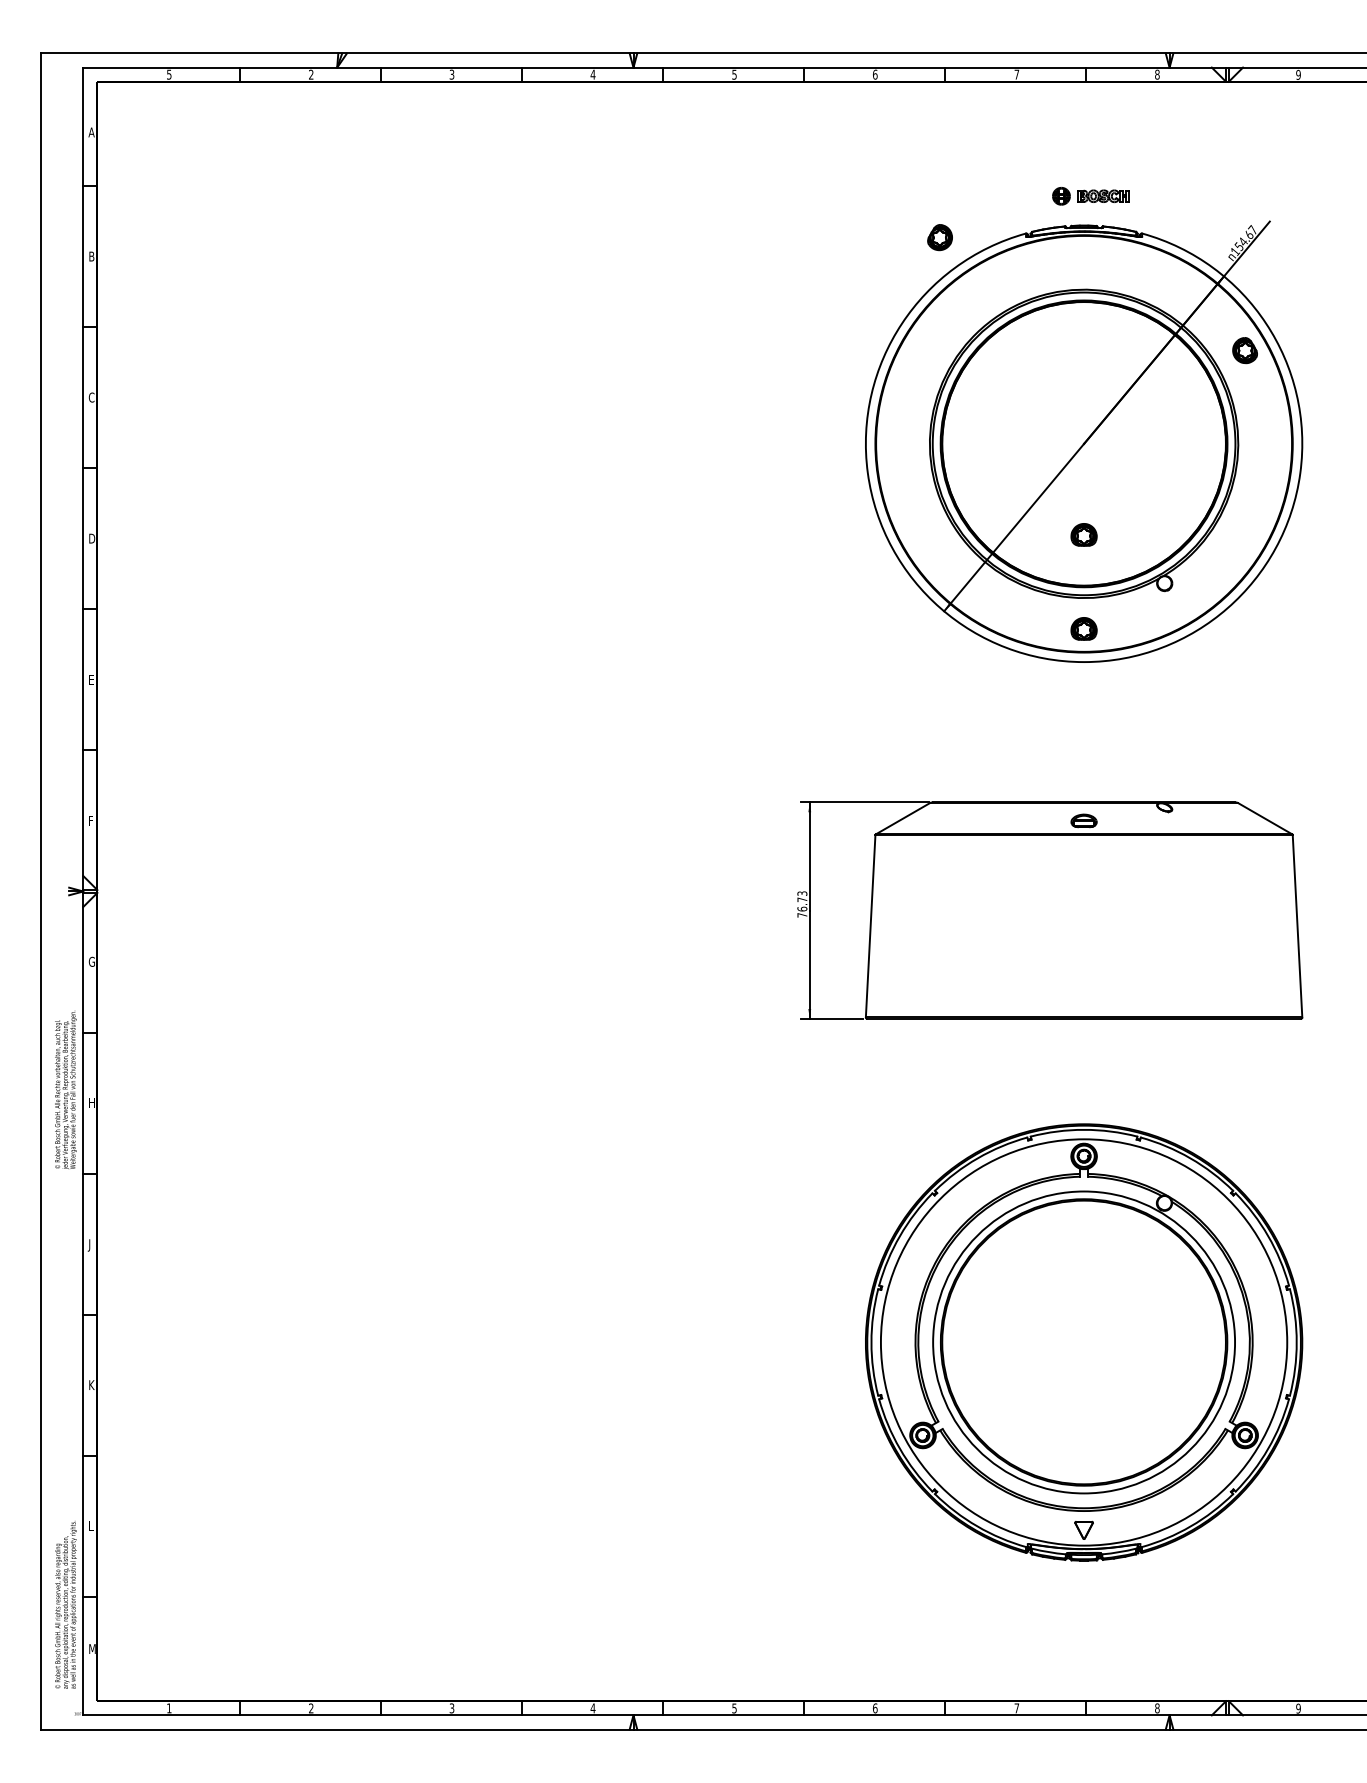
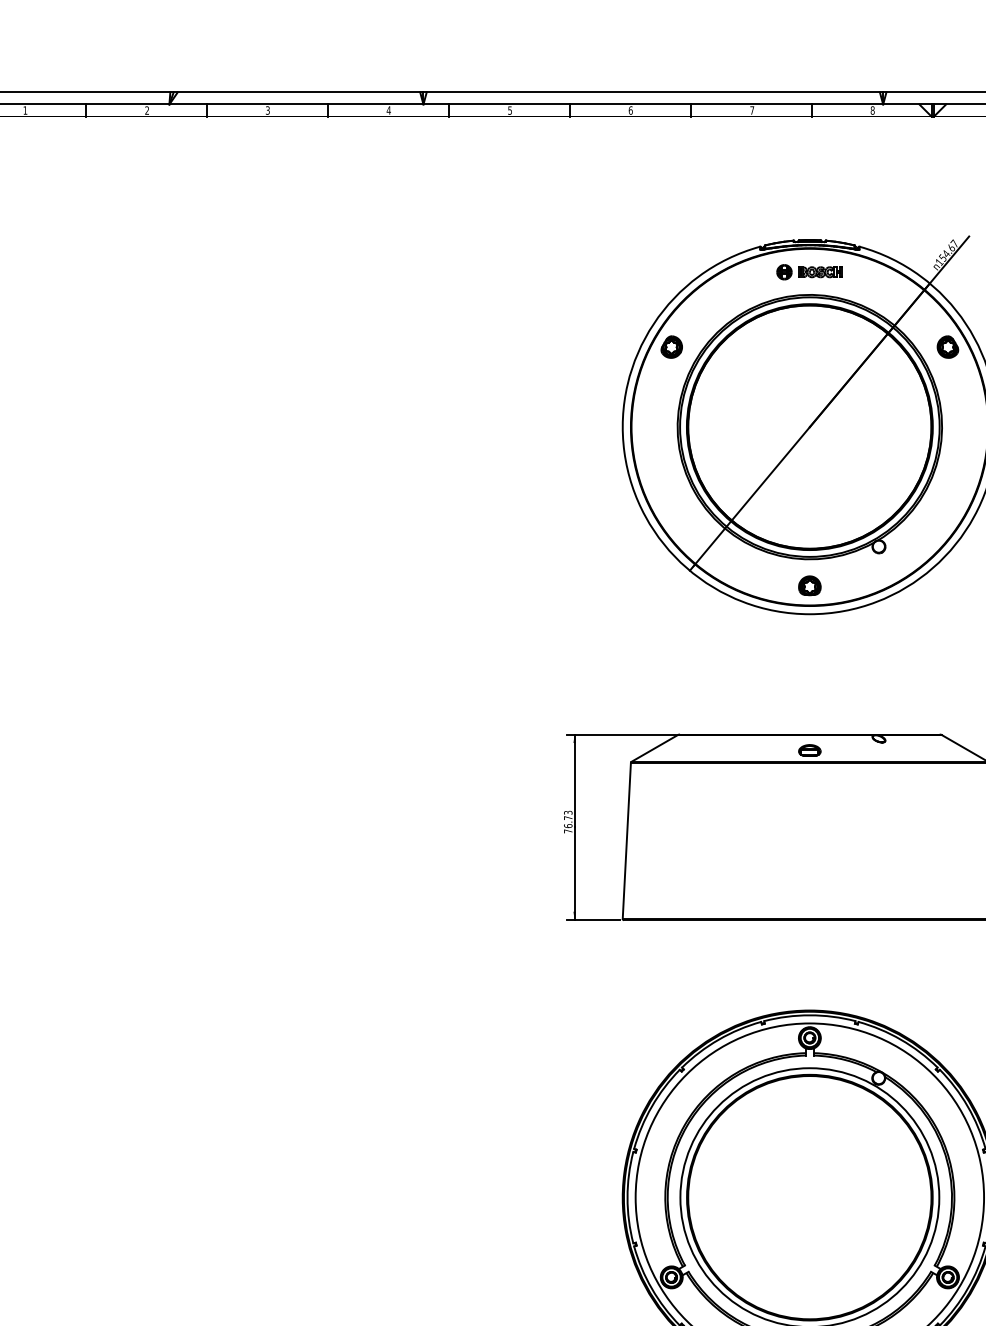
text: (169, 74) -> (25, 110), 5 -> 1
part: (1090, 196) -> (809, 272), moved
part: (939, 237) -> (671, 347), moved
part: (1083, 534) -> (809, 504), removed

